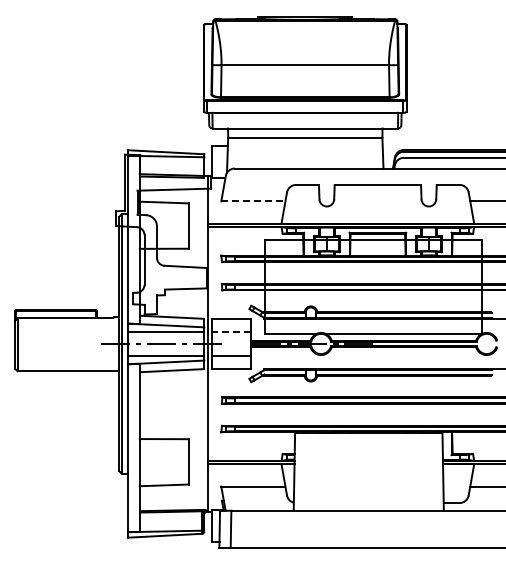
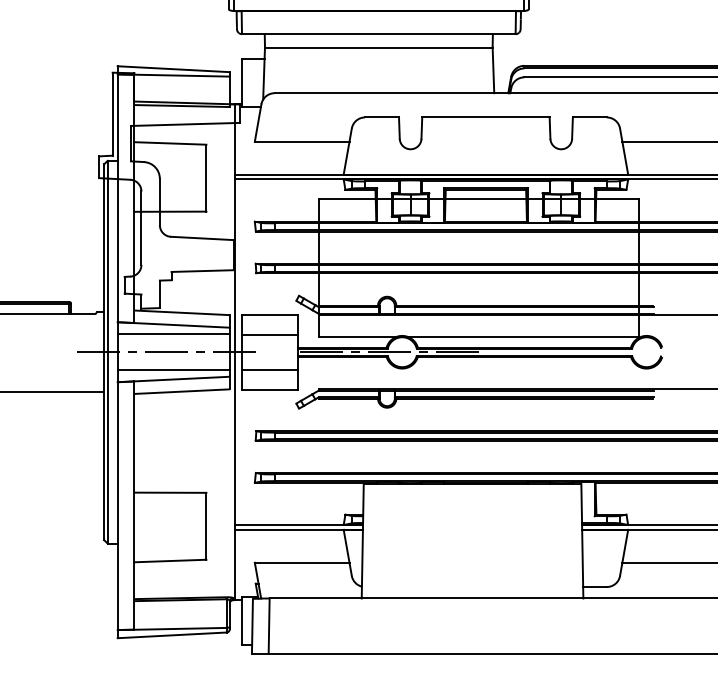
line: (253, 201) -> (302, 141), dashed -> solid
line: (231, 332) -> (269, 335), dashed -> solid

